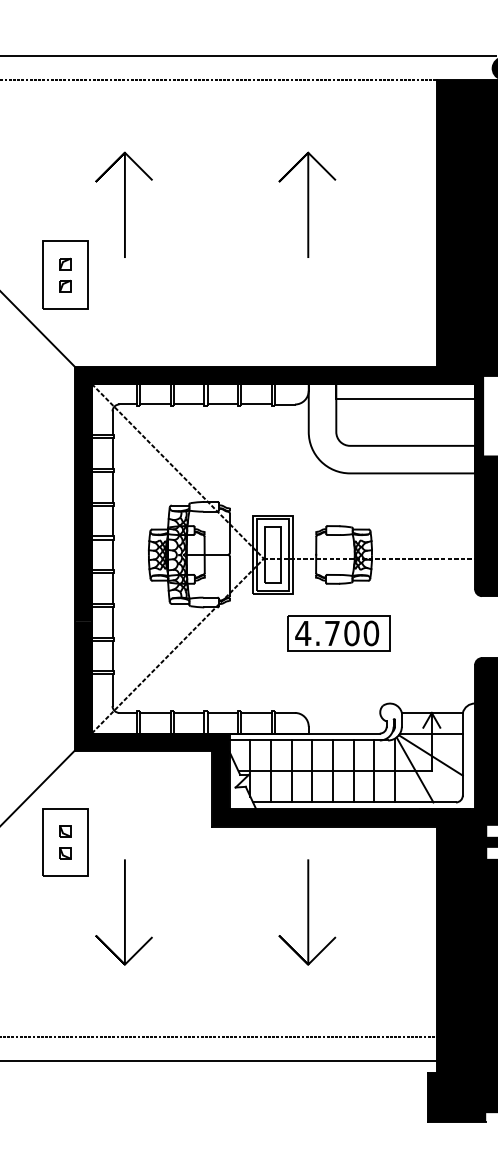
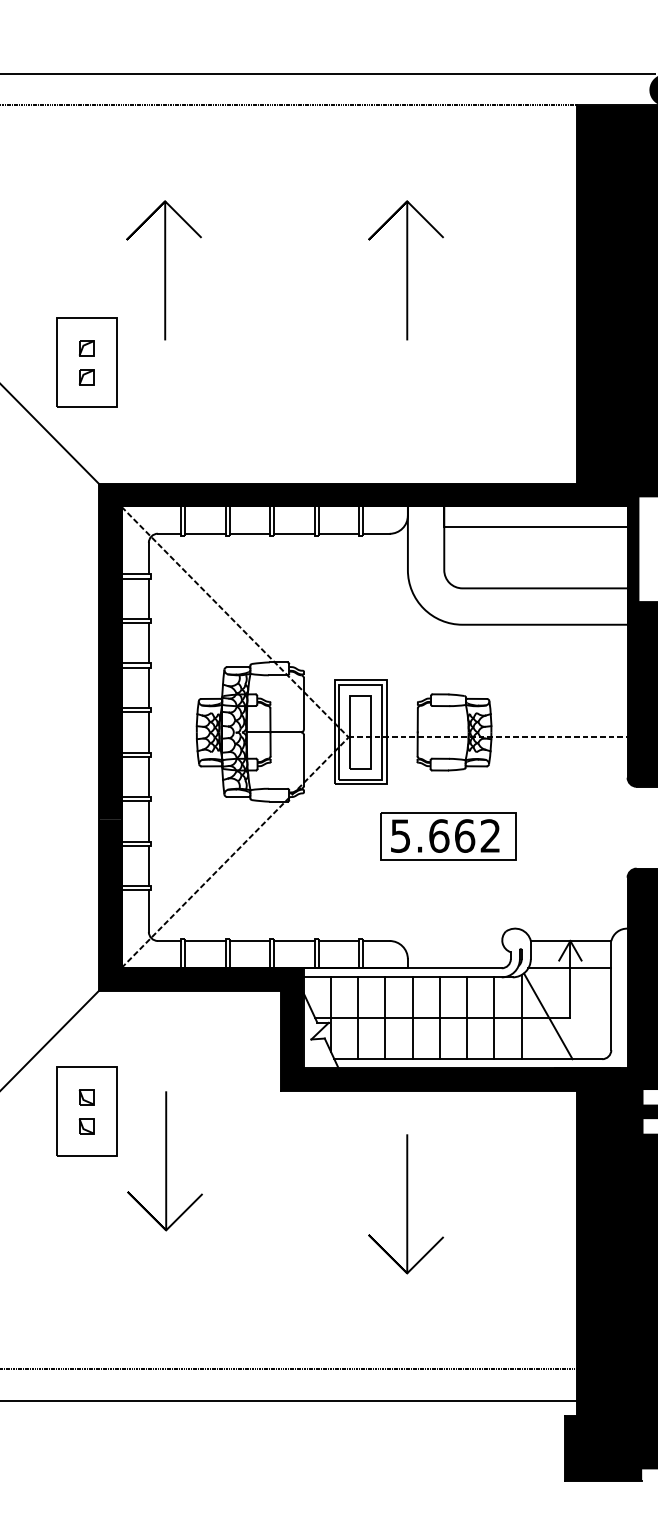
text: (336, 633) -> (444, 835), 4.700 -> 5.662
line: (430, 754) -> (568, 996), removed
line: (124, 912) -> (165, 1161), moved

